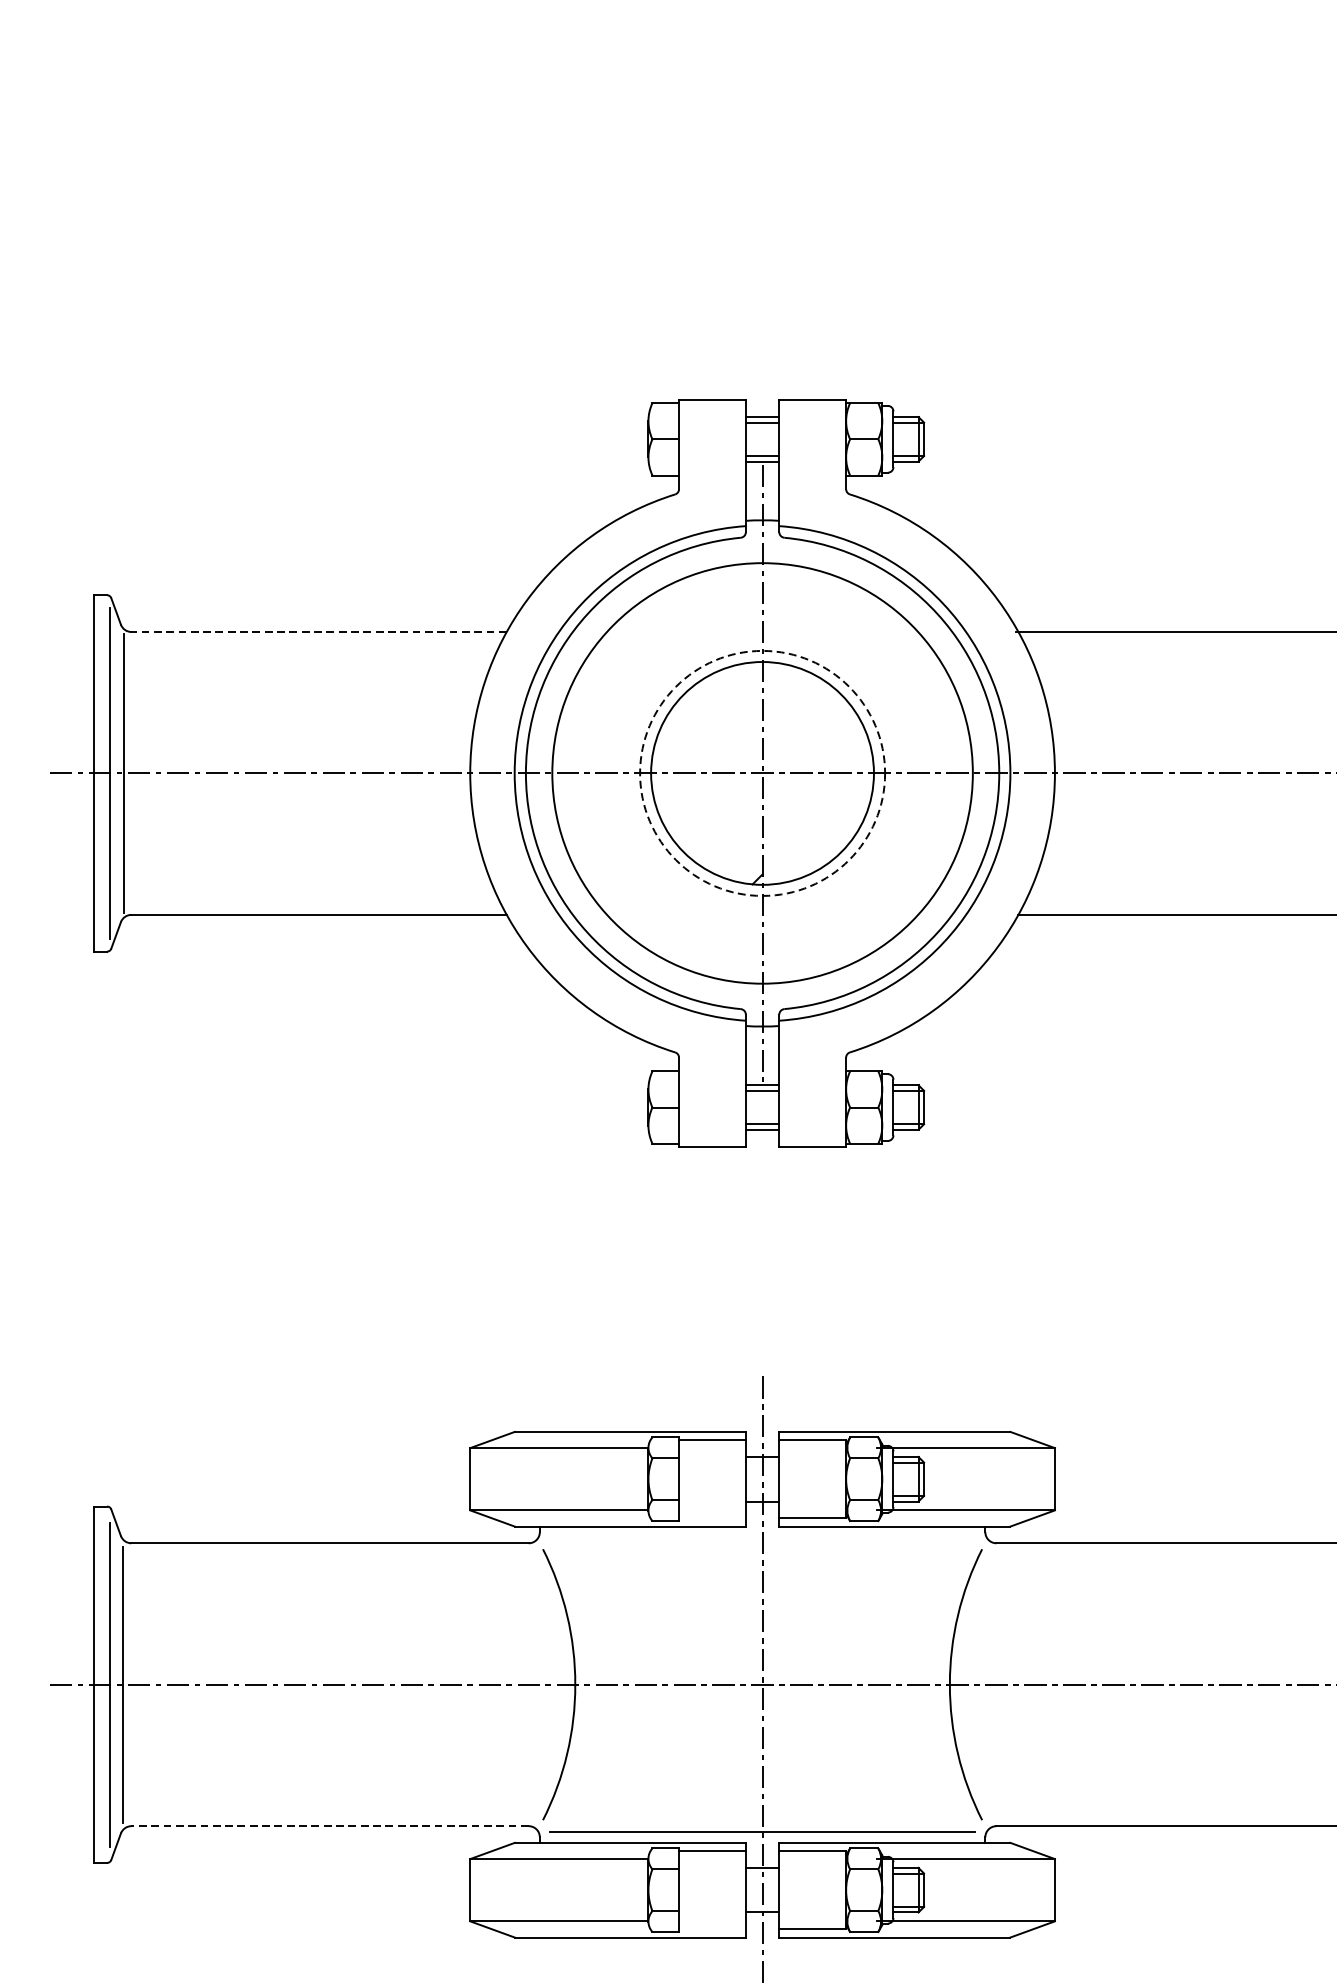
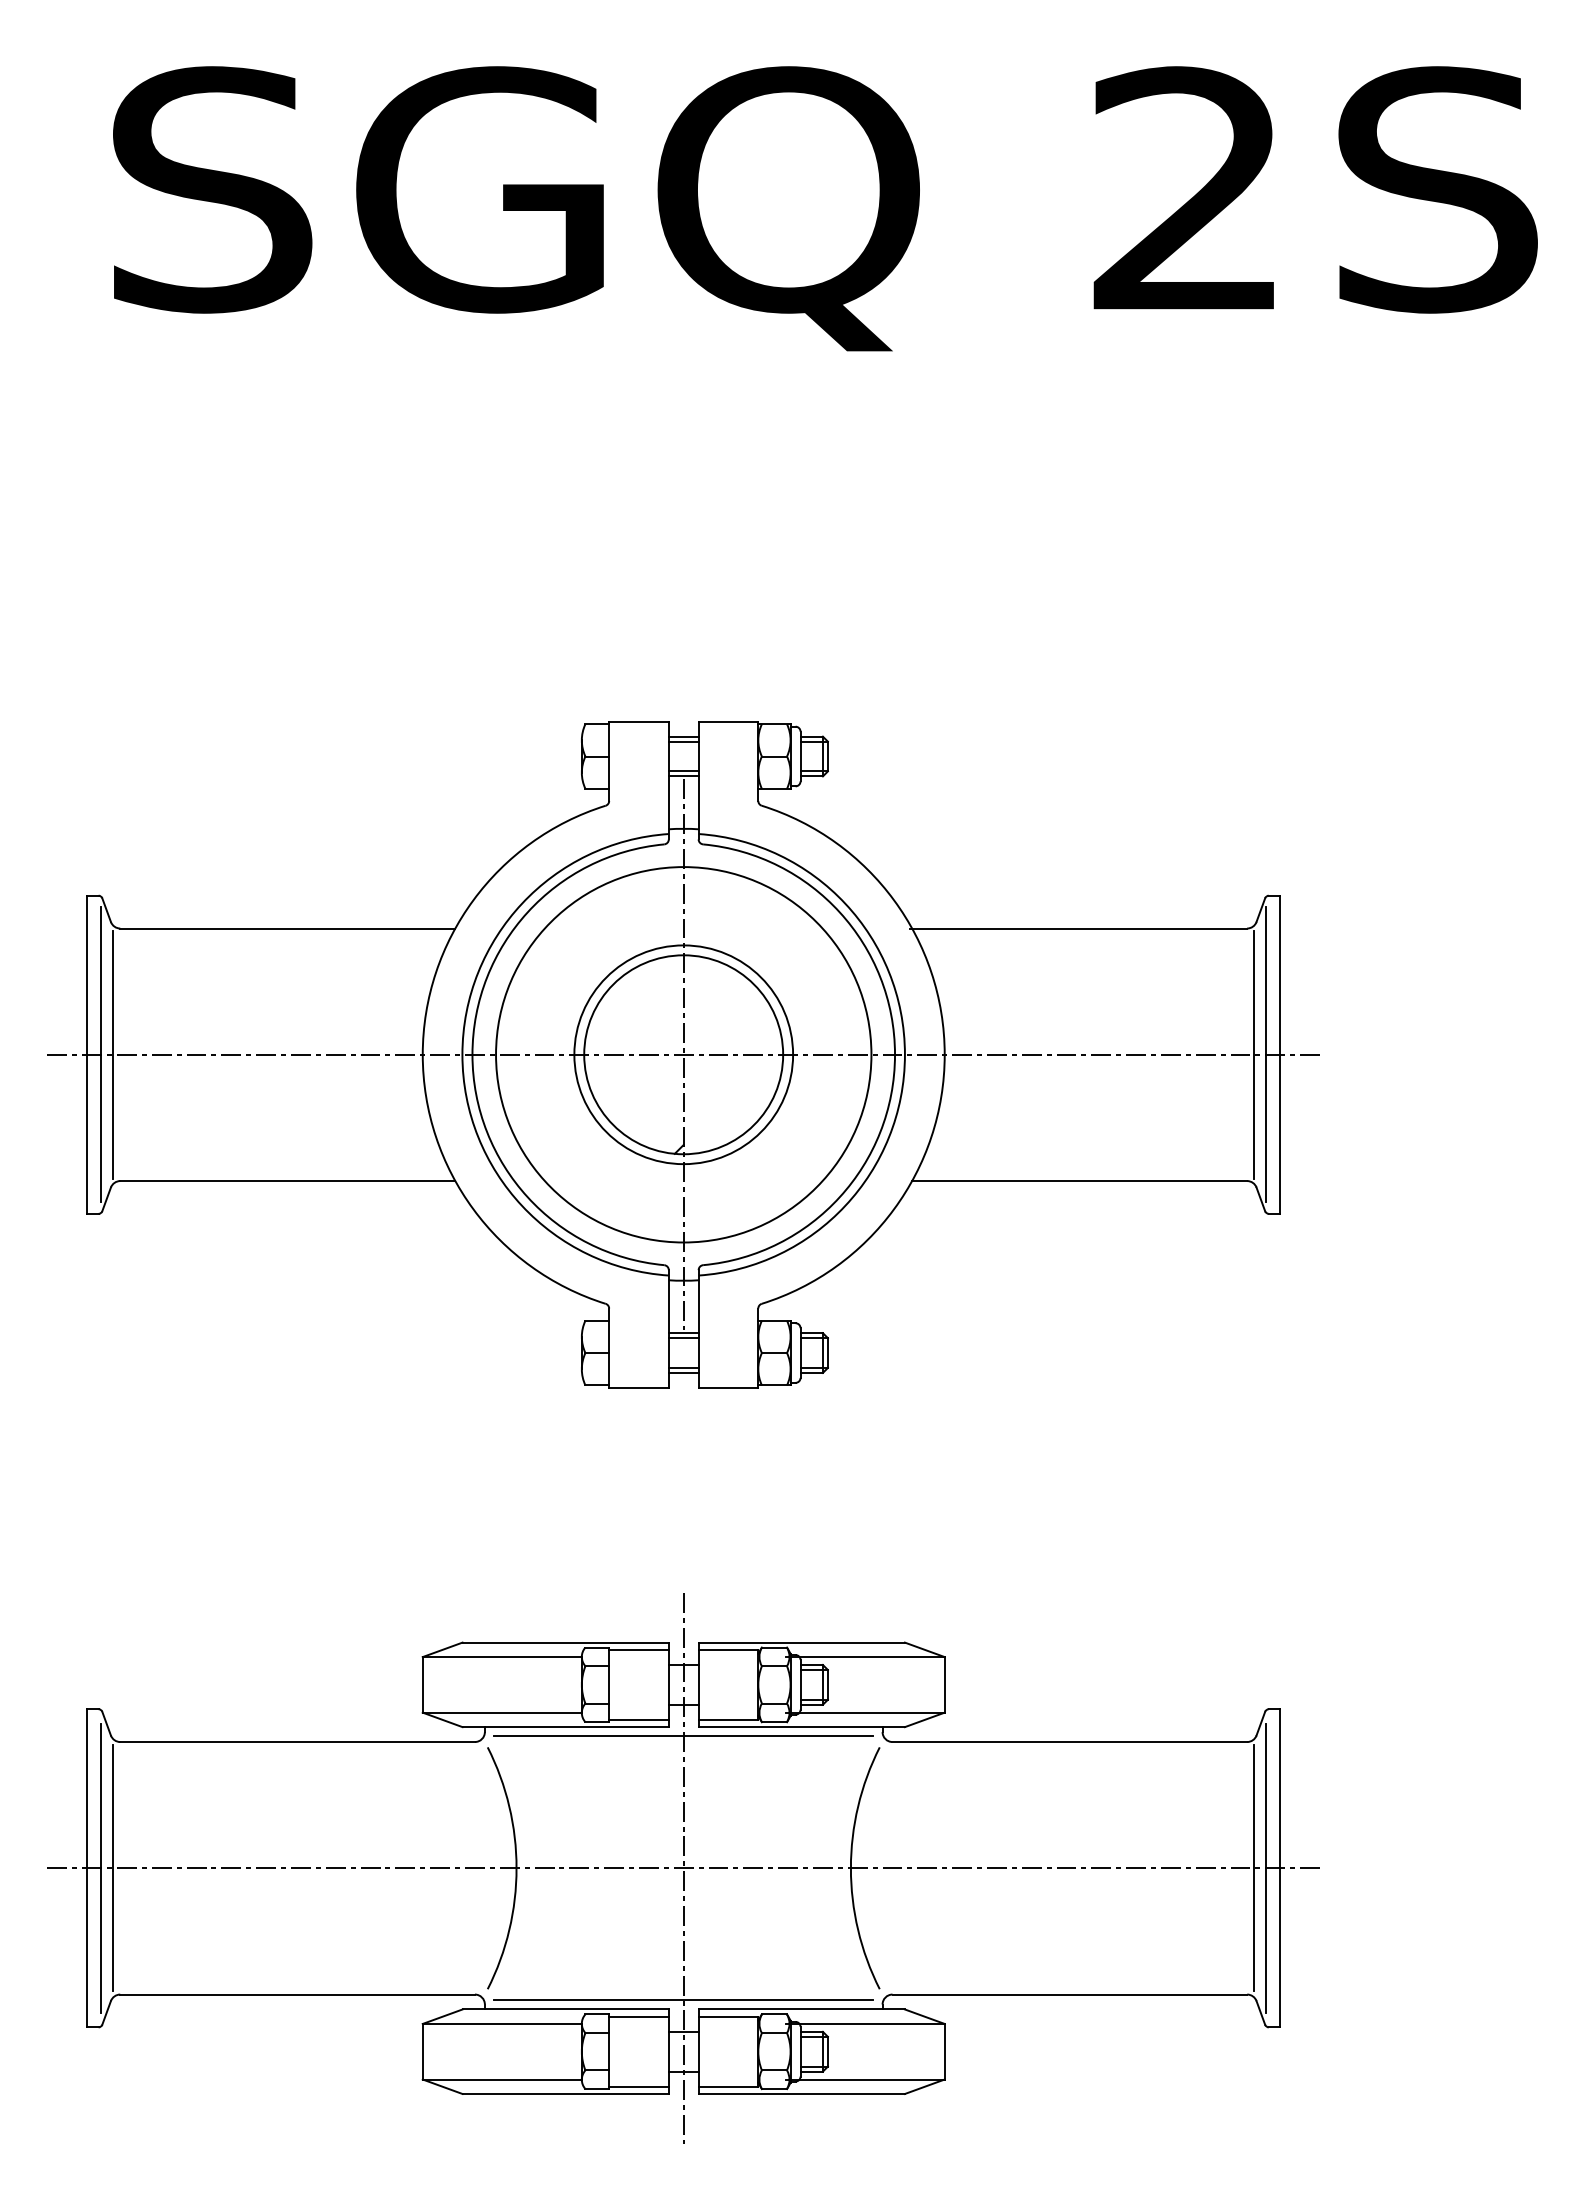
line: (318, 631) -> (287, 928), dashed -> solid
circle: (762, 773) -> (683, 1054), dashed -> solid
line: (711, 1518) -> (638, 1719), added
line: (762, 1537) -> (683, 1736), added
line: (329, 1826) -> (297, 1994), dashed -> solid
line: (711, 1929) -> (638, 2086), added

